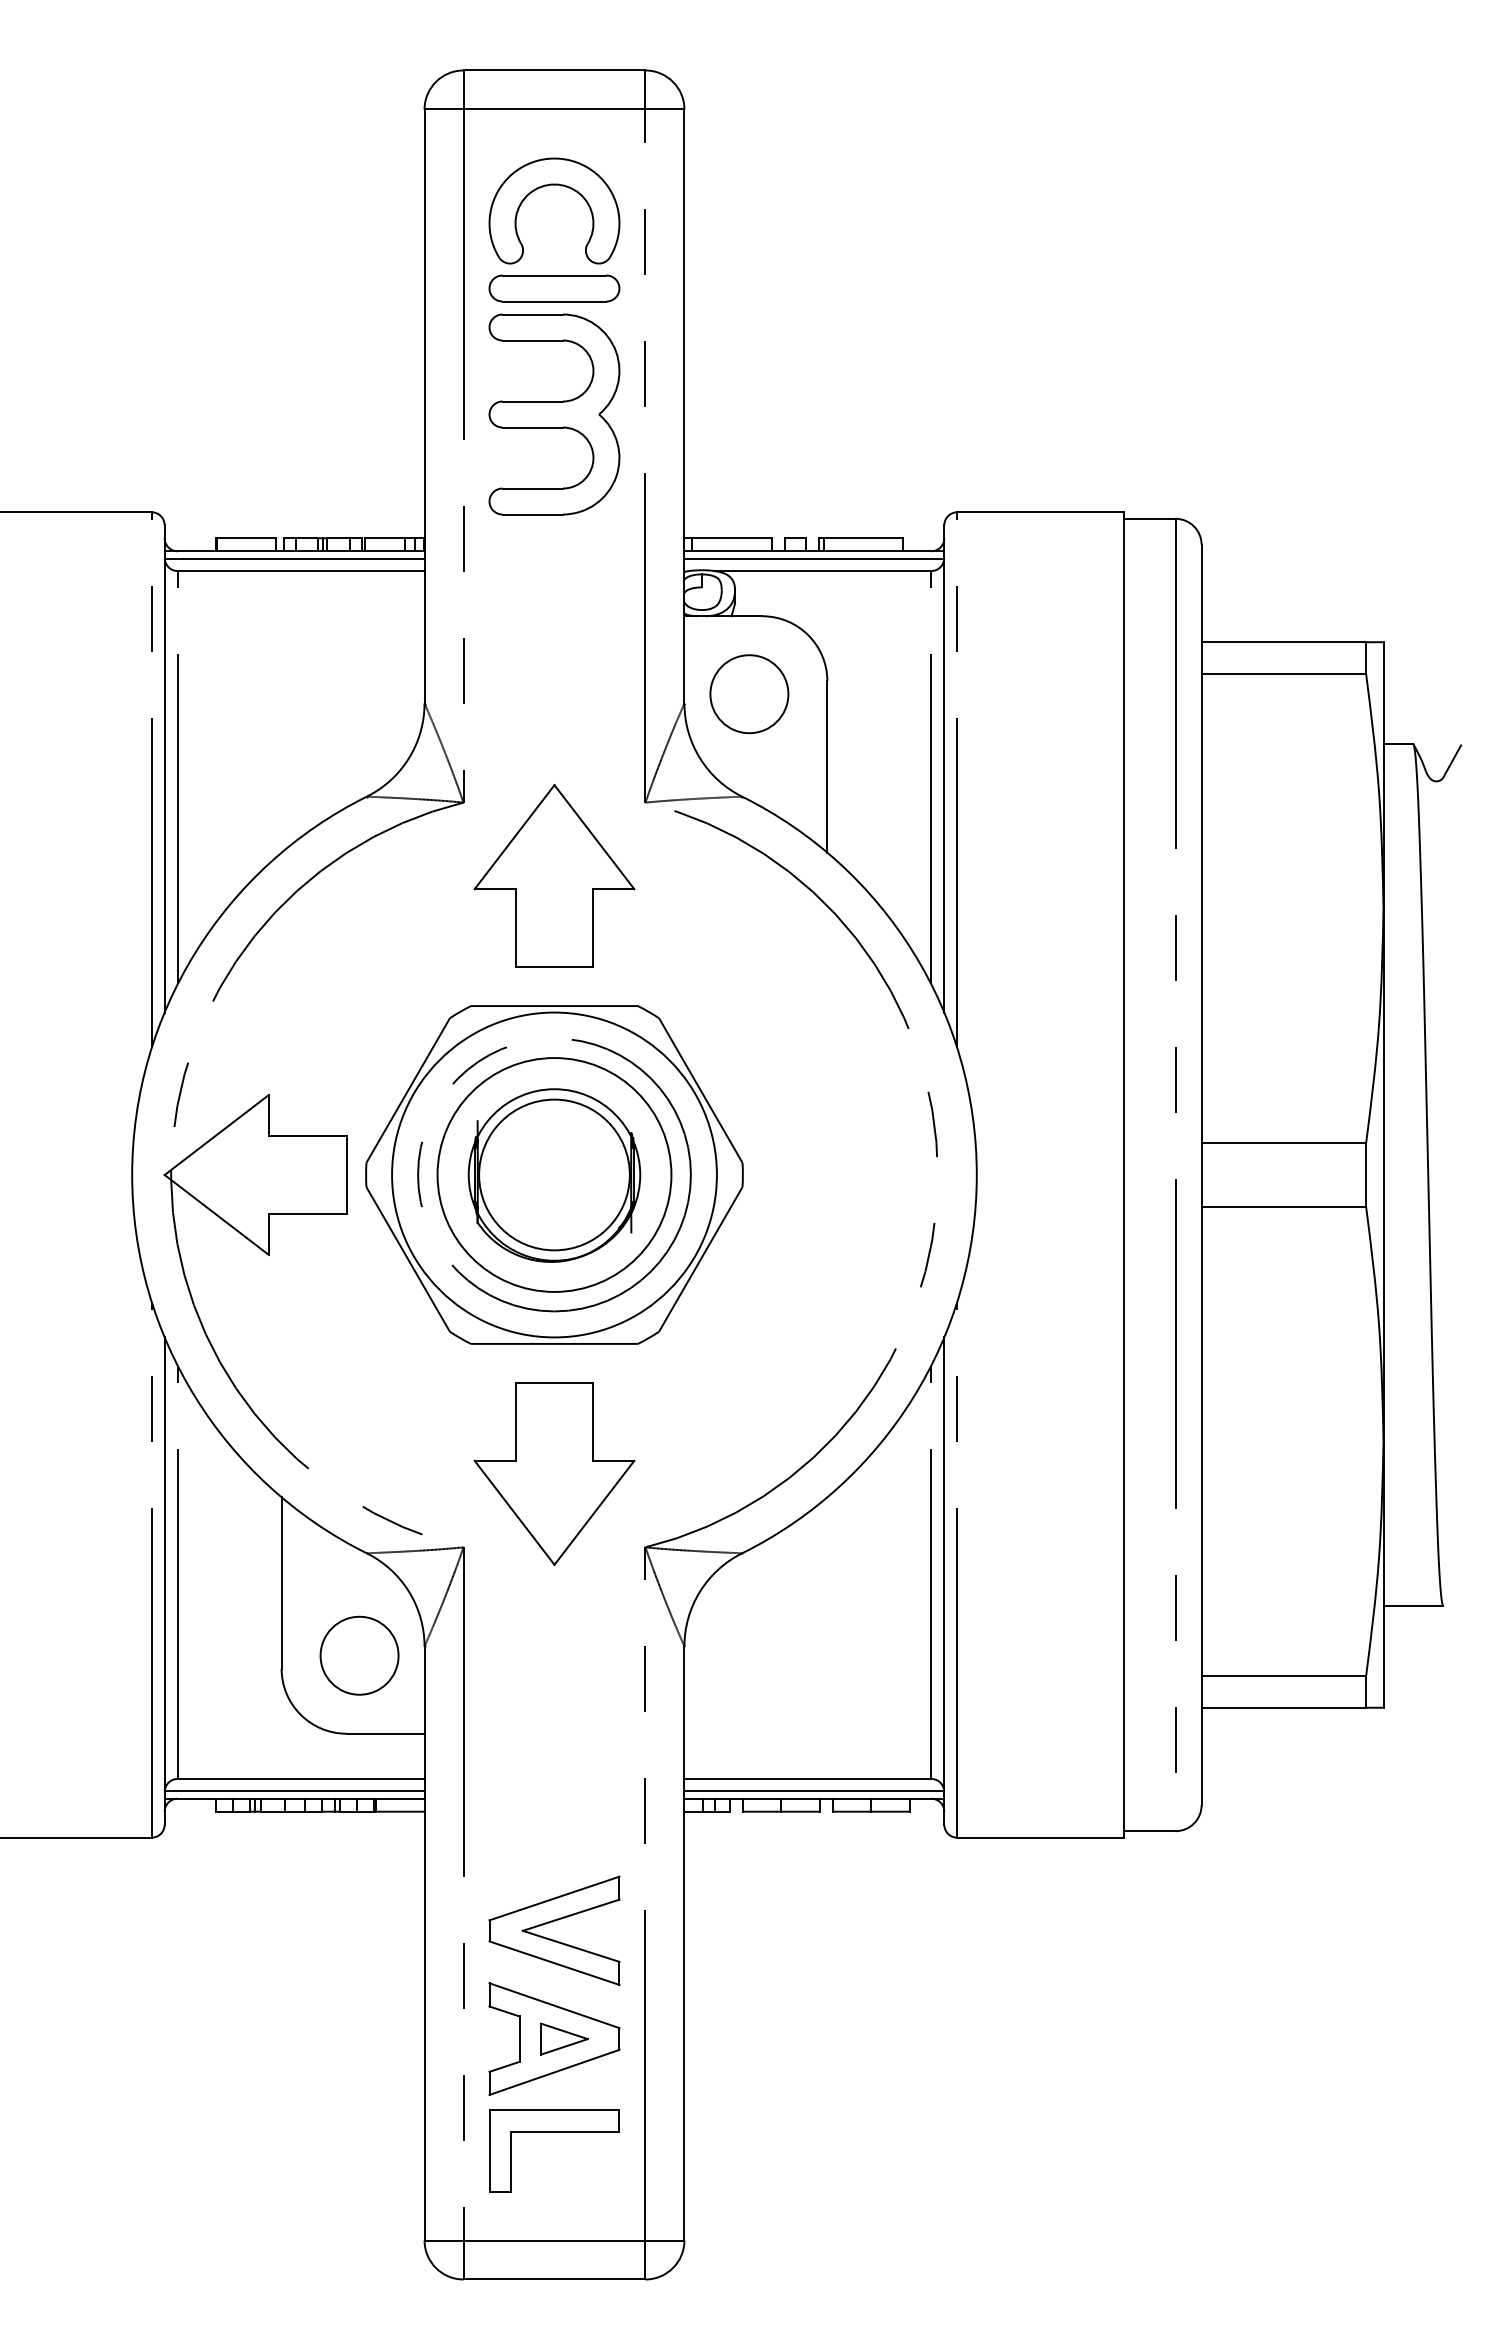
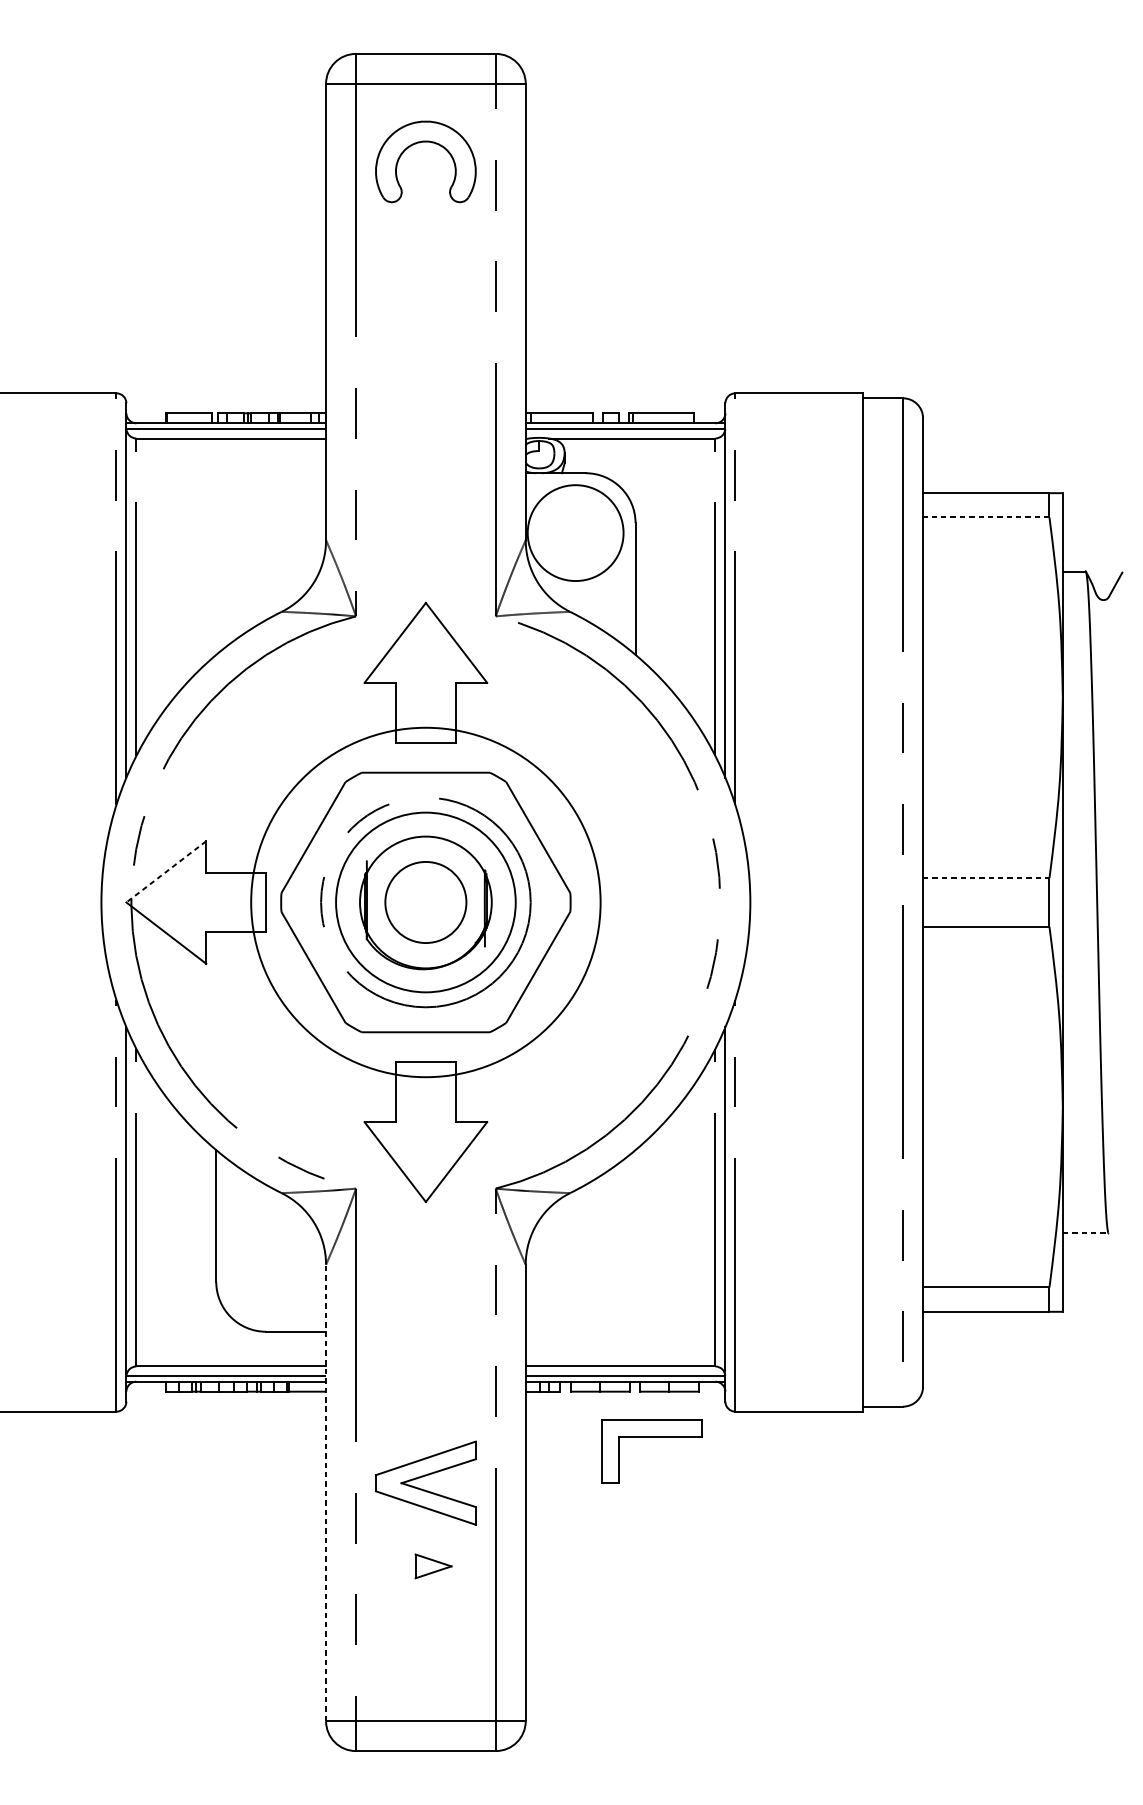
part: (554, 288) -> (425, 221), removed
part: (554, 414) -> (425, 318), removed
line: (1283, 673) -> (985, 517), solid -> dashed
circle: (749, 694) -> (575, 533), size x1.6
line: (216, 1135) -> (166, 872), solid -> dashed
line: (1284, 1143) -> (986, 878), solid -> dashed
circle: (554, 1174) -> (425, 902), size x0.7
circle: (554, 1174) -> (425, 902), size x1.4
line: (1413, 1605) -> (1085, 1233), solid -> dashed
circle: (359, 1655) -> (276, 1271), removed
line: (424, 1942) -> (326, 1492), solid -> dashed
part: (554, 2038) -> (425, 1565), removed
part: (554, 2132) -> (651, 1437), moved

